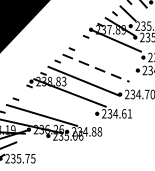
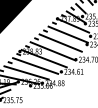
line: (106, 54) -> (67, 34), added
line: (95, 68) -> (60, 43), dashed -> solid
line: (56, 103) -> (35, 65), added

